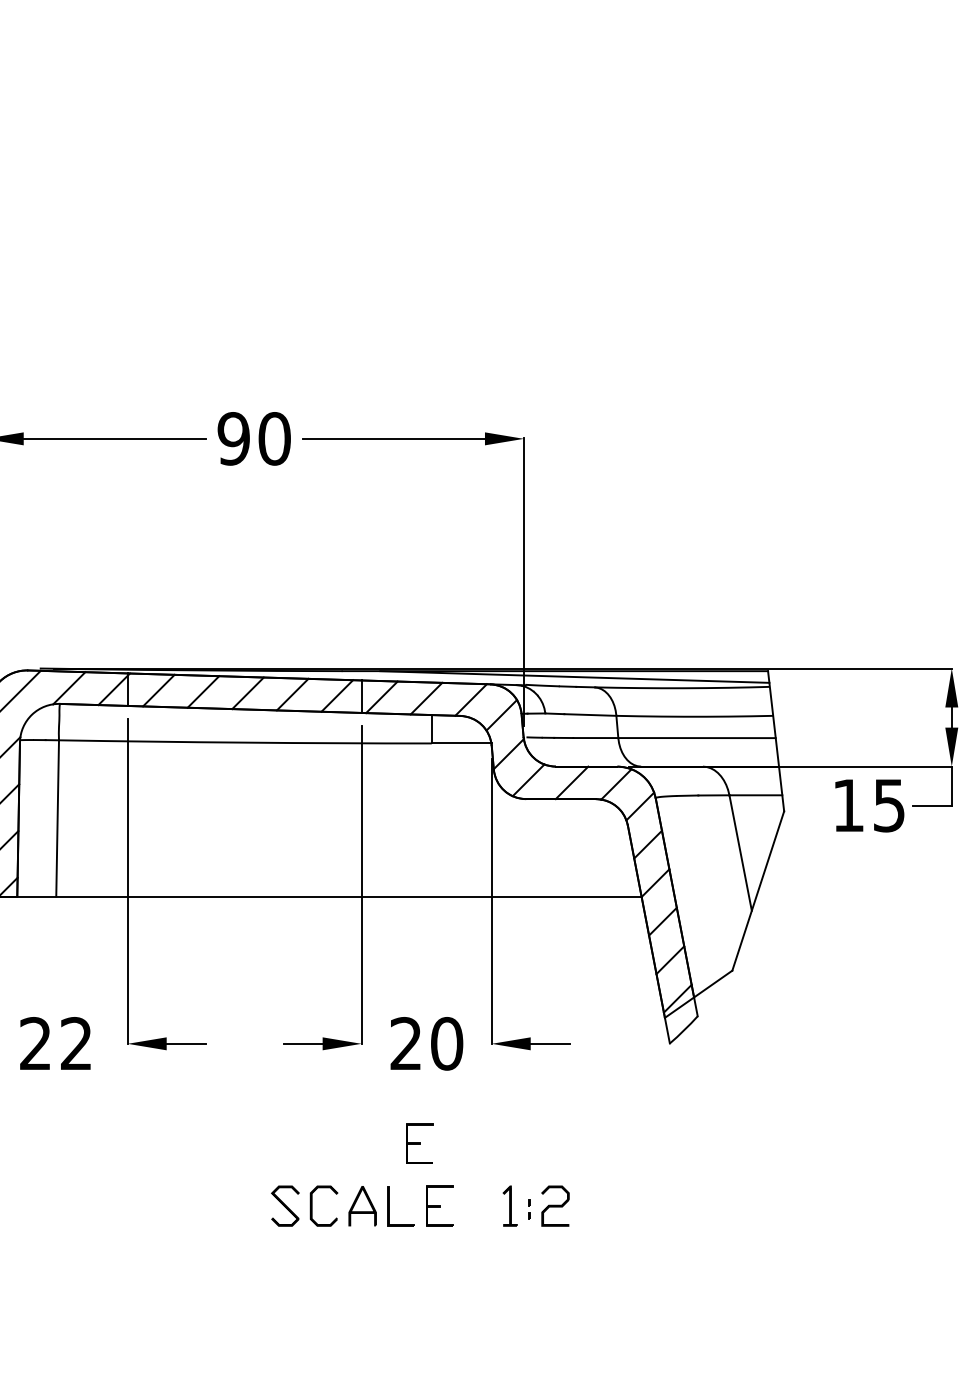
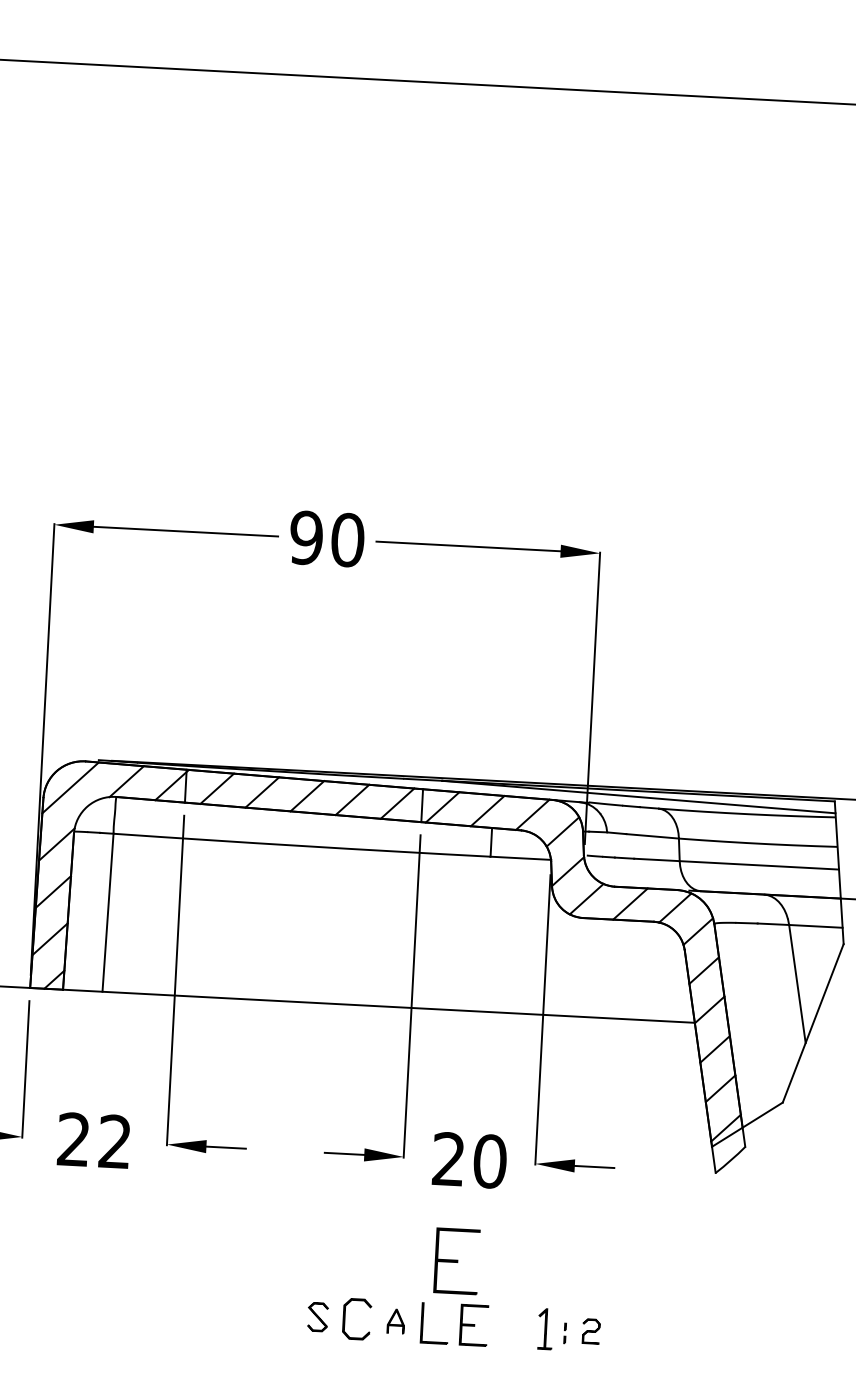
part: (419, 1143) -> (456, 1260), size x1.6
part: (285, 1205) -> (318, 1316), size x0.7
part: (555, 1205) -> (591, 1330), size x0.6
part: (362, 1206) -> (395, 1321), size x0.6

